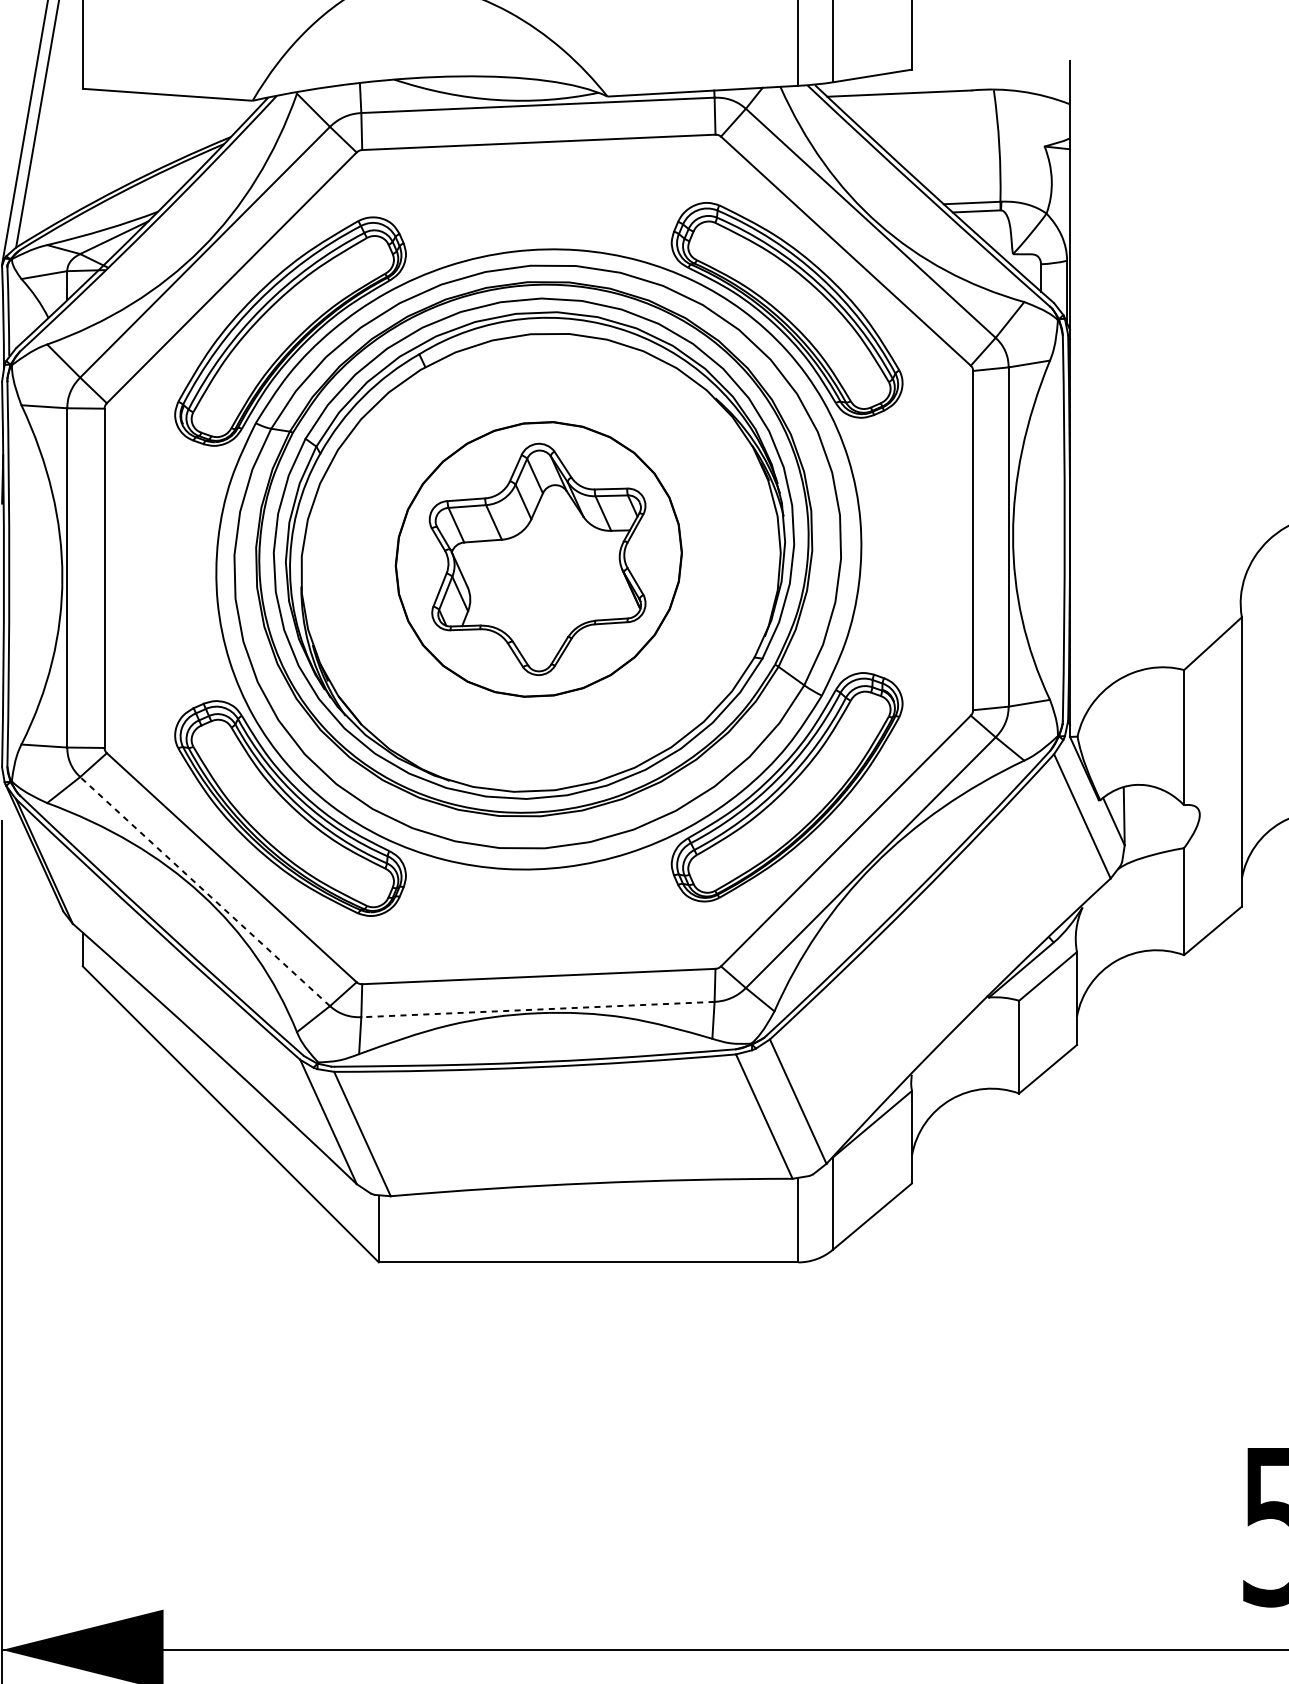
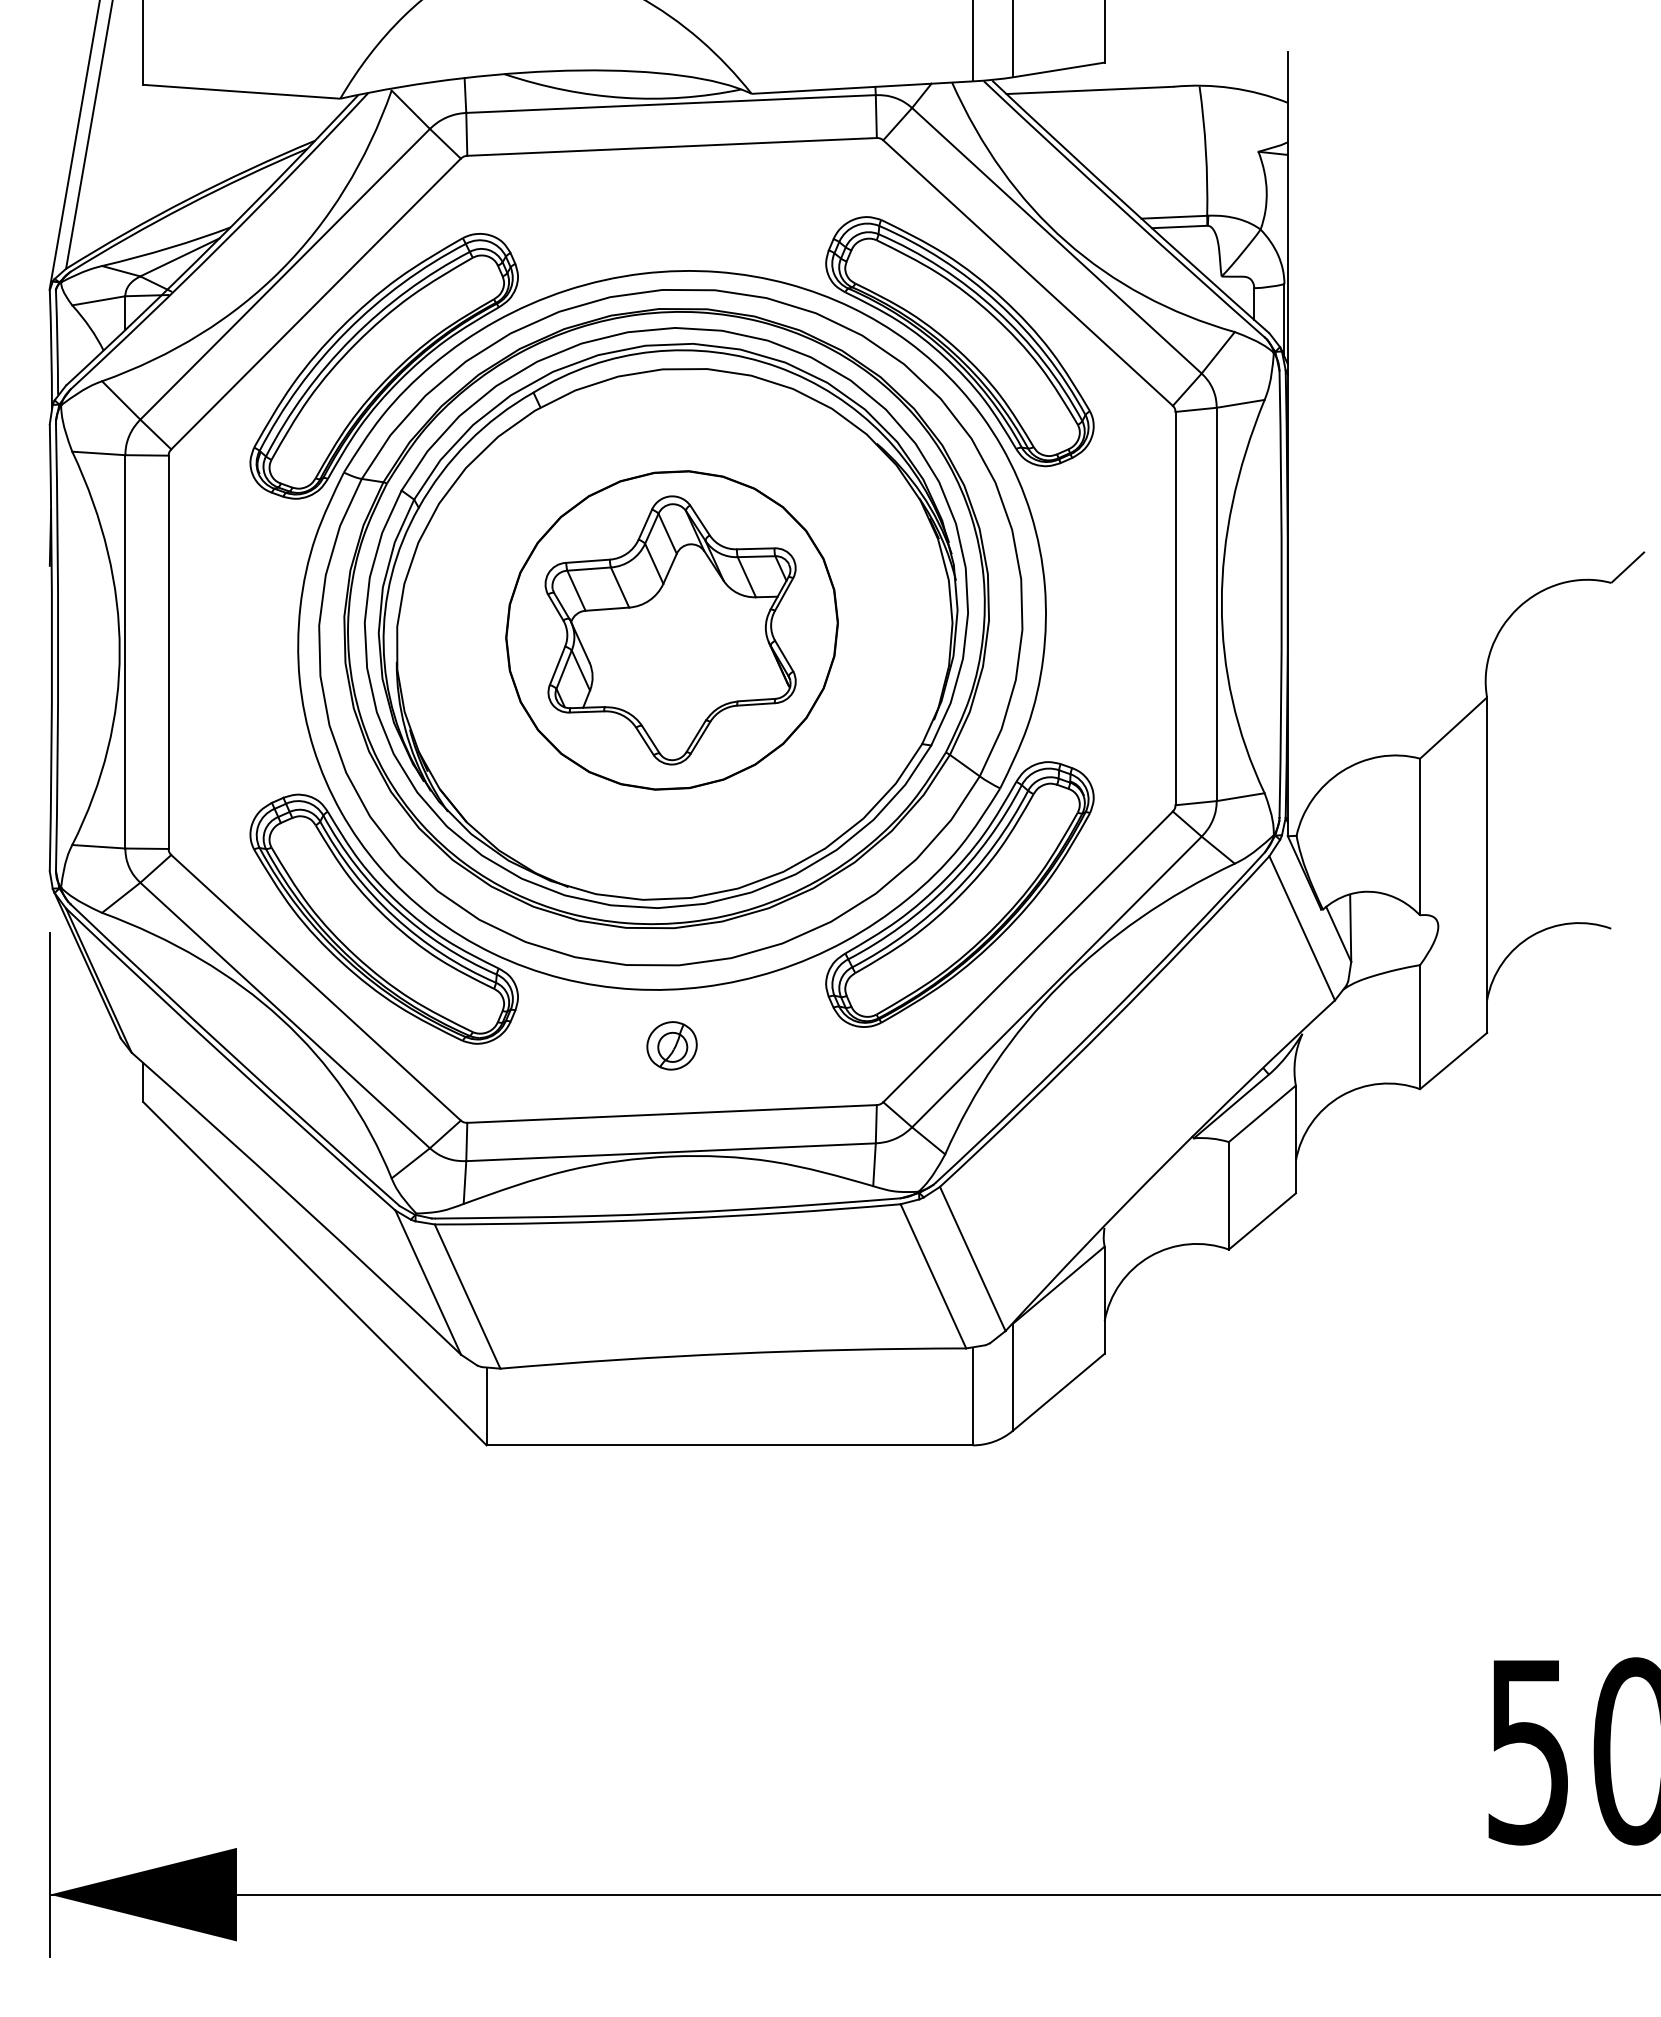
line: (204, 891) -> (284, 1015), dashed -> solid
part: (538, 917) -> (671, 1045), added
line: (538, 1009) -> (671, 1152), dashed -> solid

